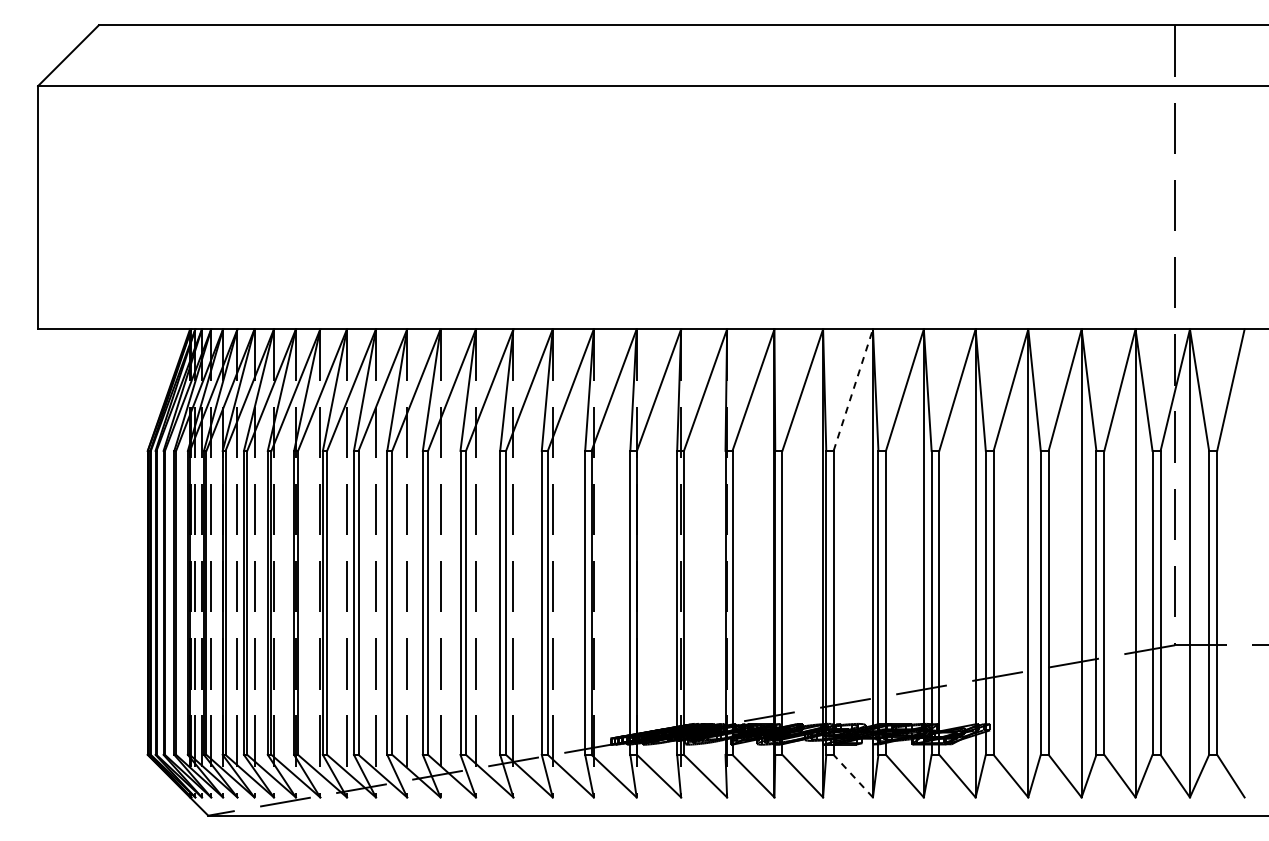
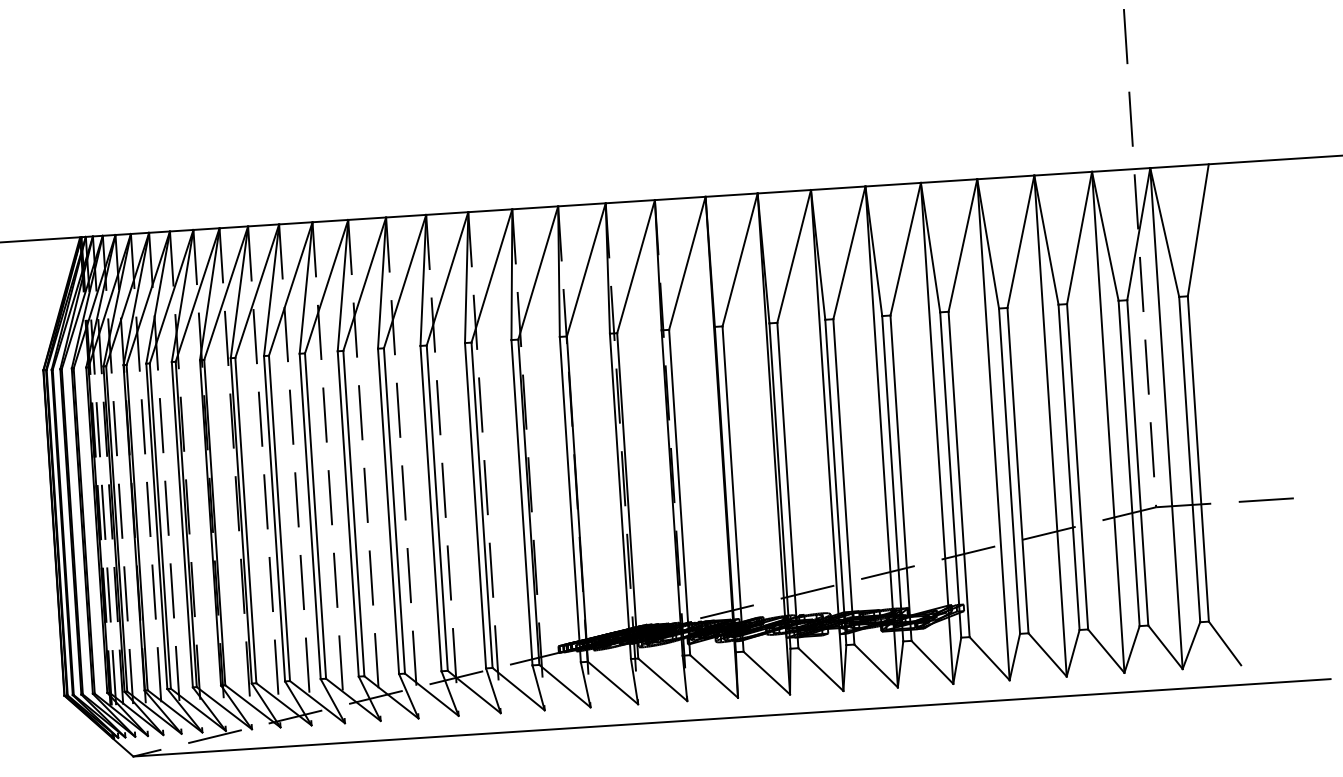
line: (853, 390) -> (794, 256), dashed -> solid
line: (853, 776) -> (821, 669), dashed -> solid

